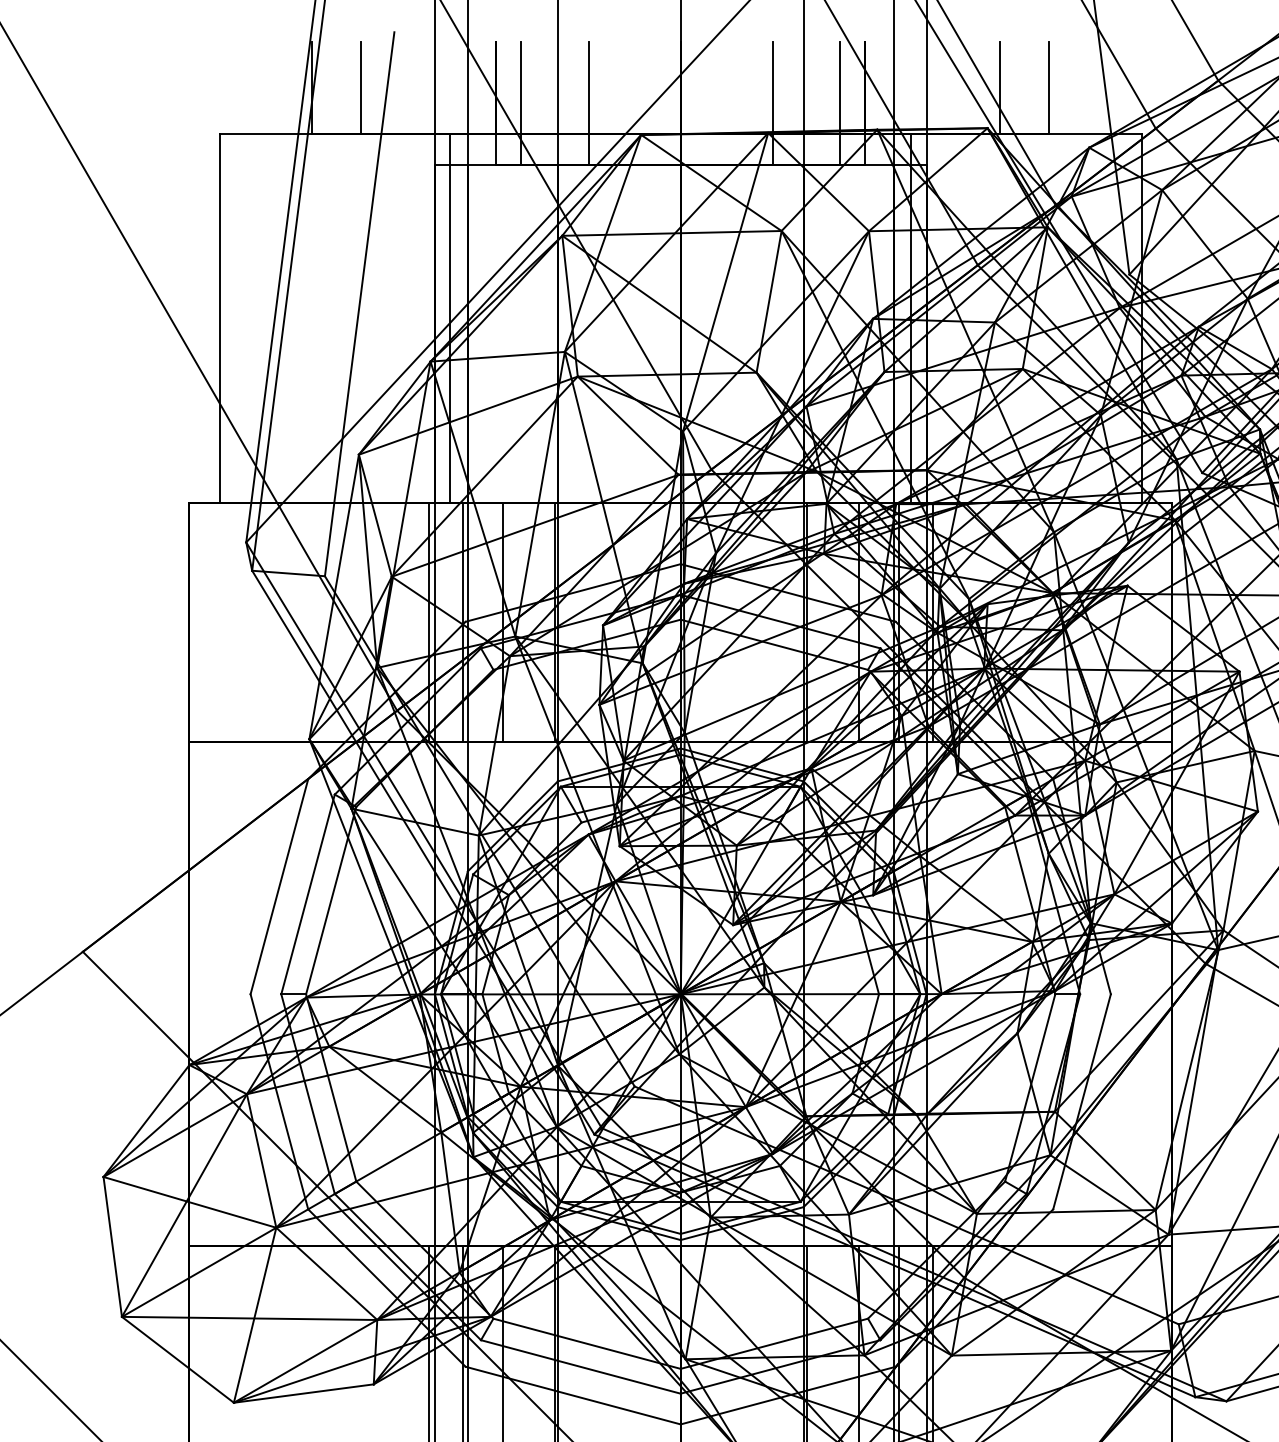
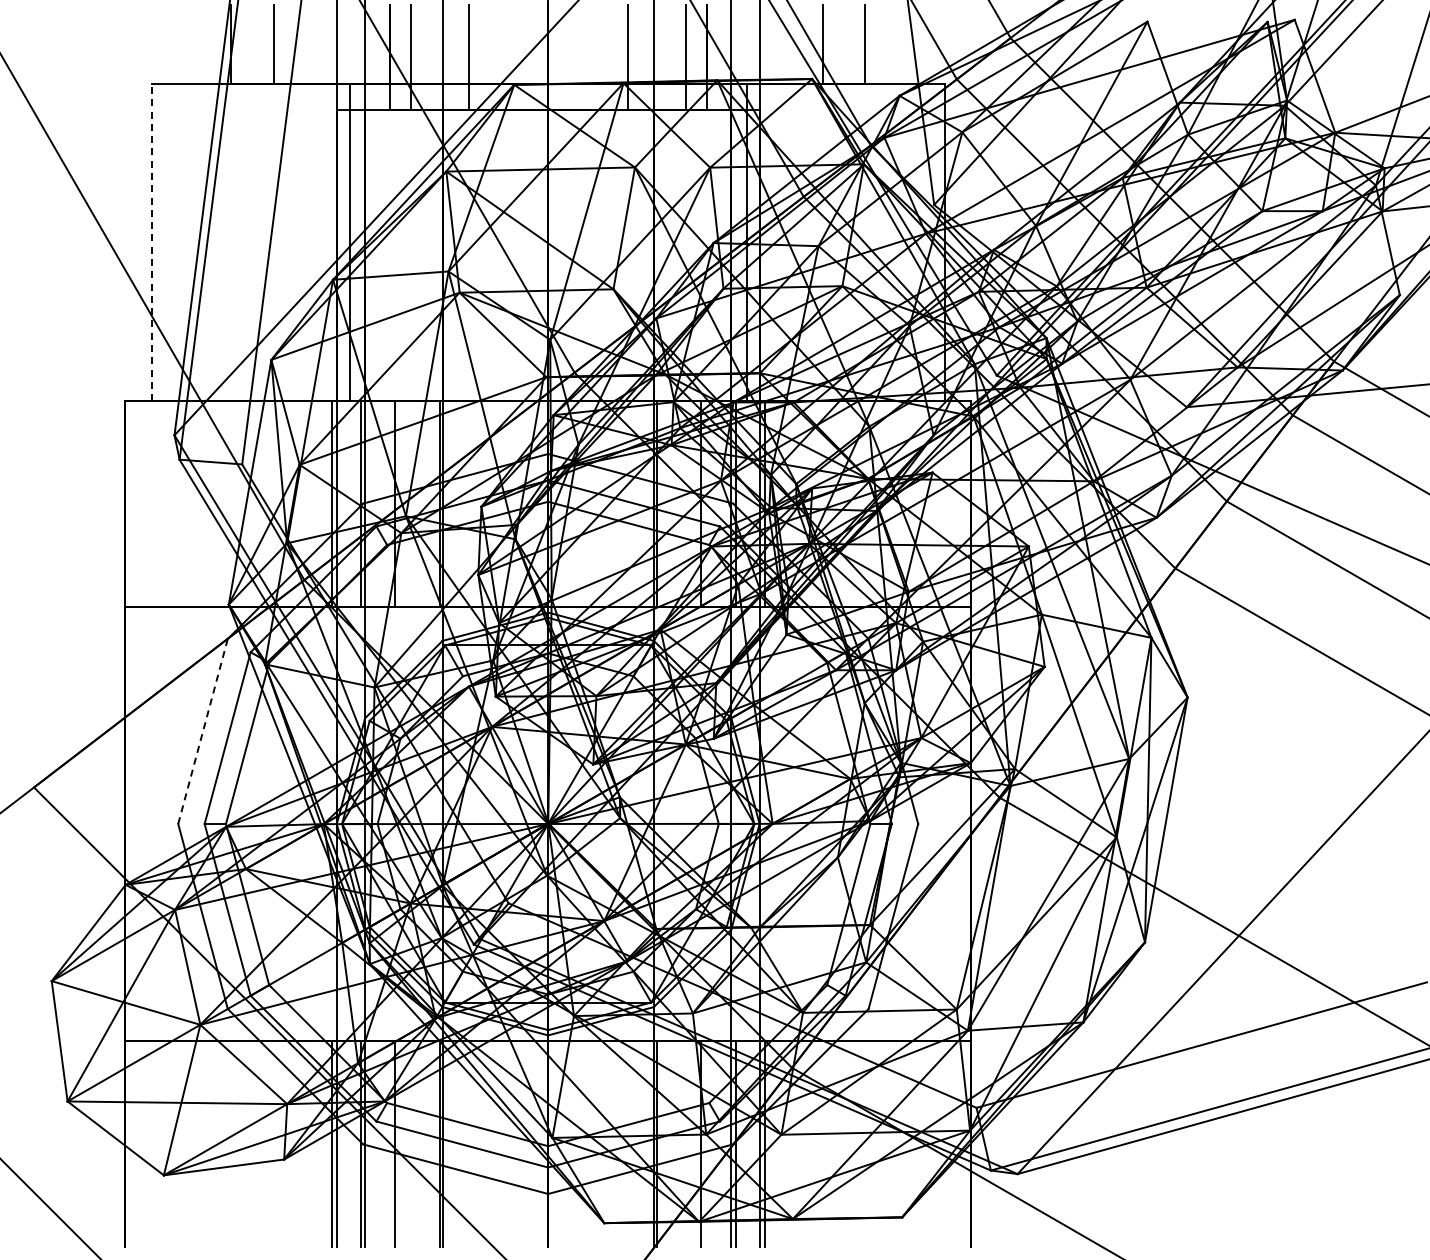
line: (219, 318) -> (151, 242), solid -> dashed
line: (279, 886) -> (203, 731), solid -> dashed

